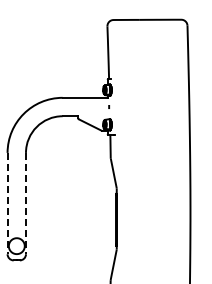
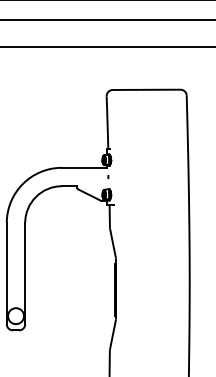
line: (7, 203) -> (6, 273), dashed -> solid
line: (26, 203) -> (25, 273), dashed -> solid

